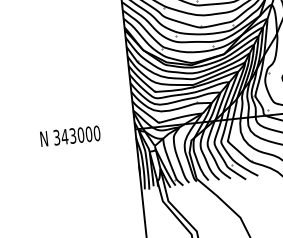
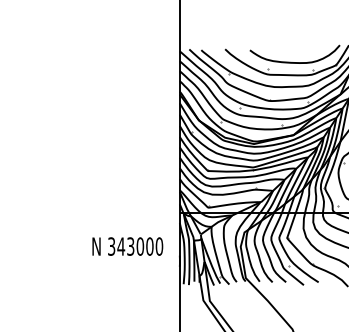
text: (70, 136) -> (127, 246), moved

